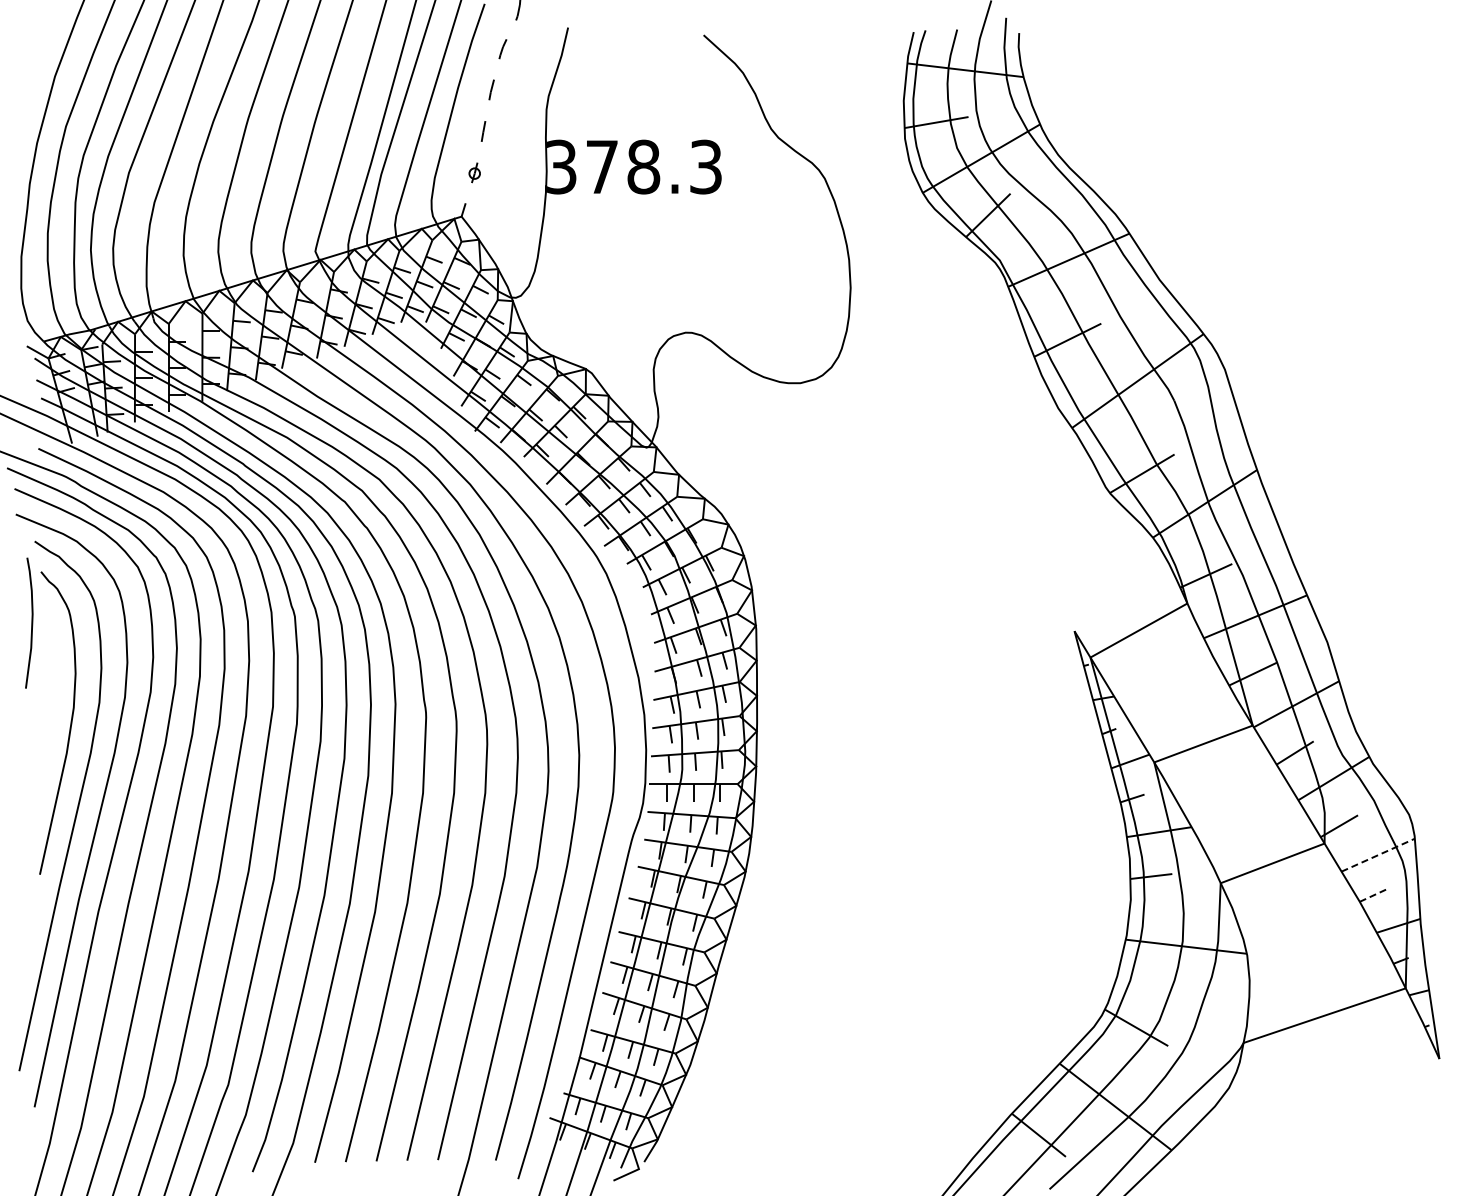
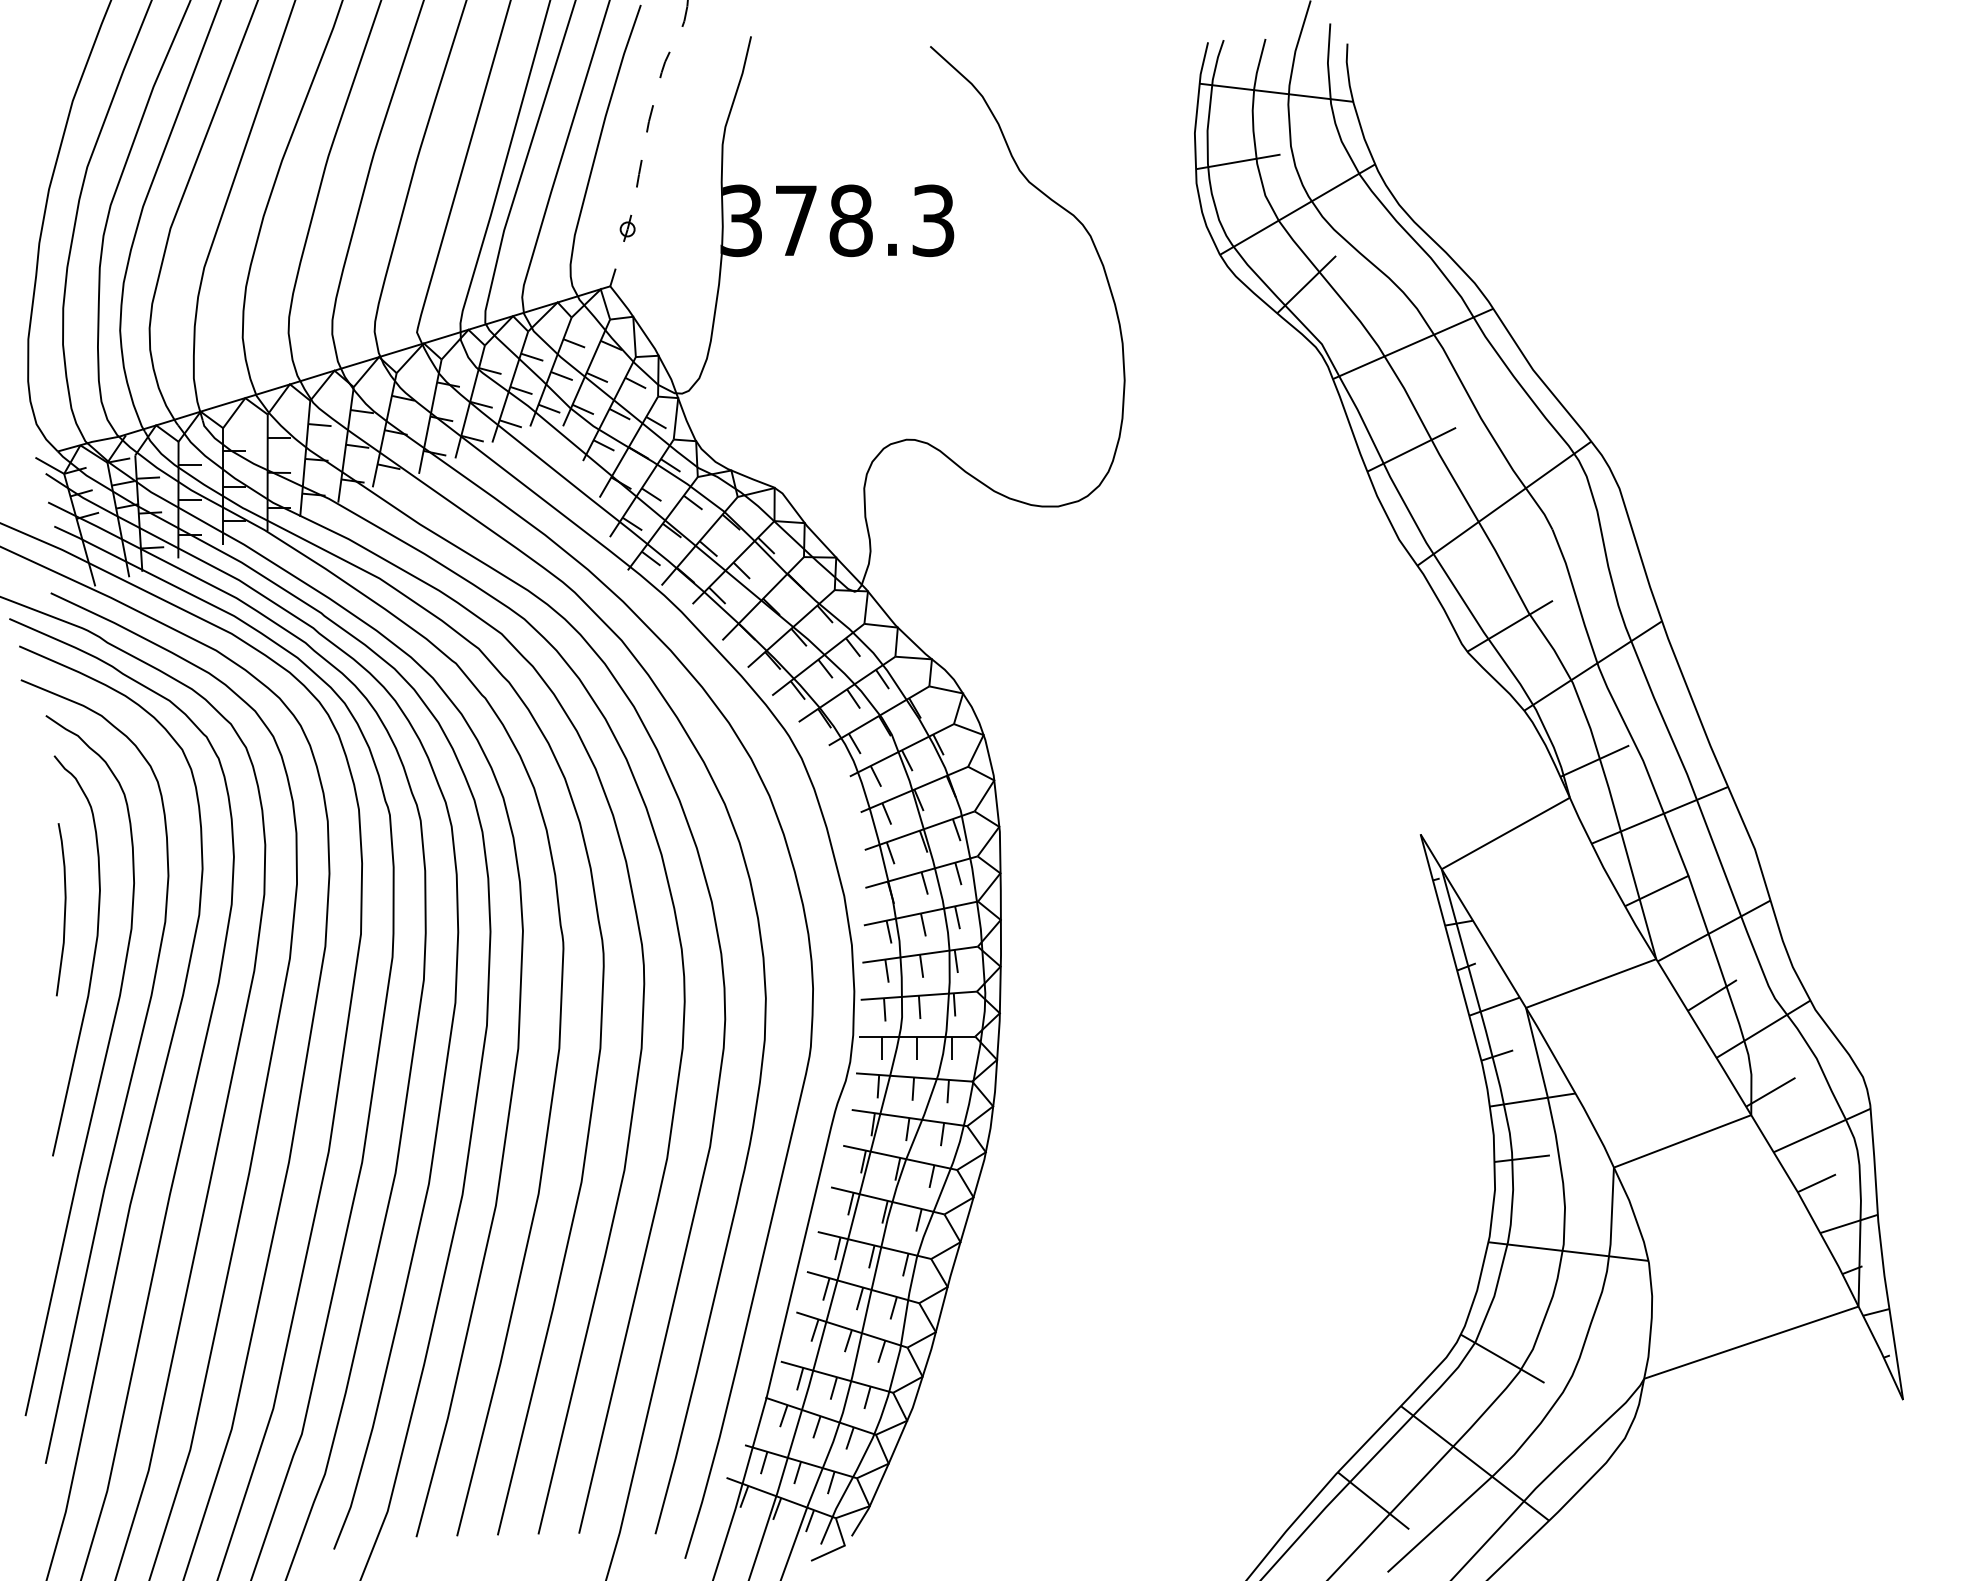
curve: (31, 622) -> (64, 908), moved
line: (1378, 855) -> (1822, 1130), dashed -> solid
line: (1374, 895) -> (1817, 1183), dashed -> solid

